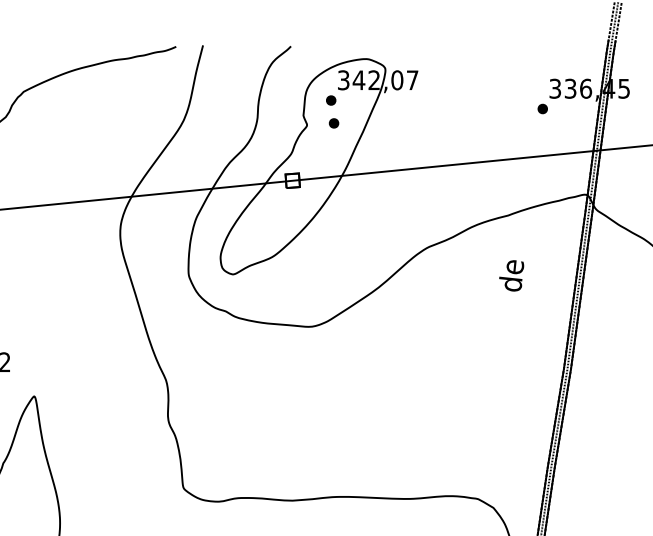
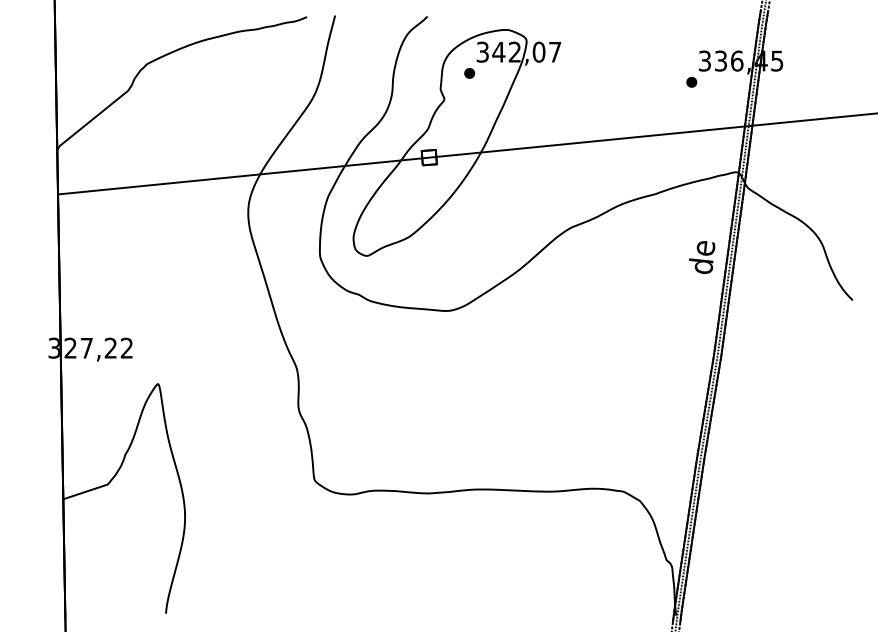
part: (333, 123) -> (472, 97), removed
text: (512, 275) -> (702, 257), moved

